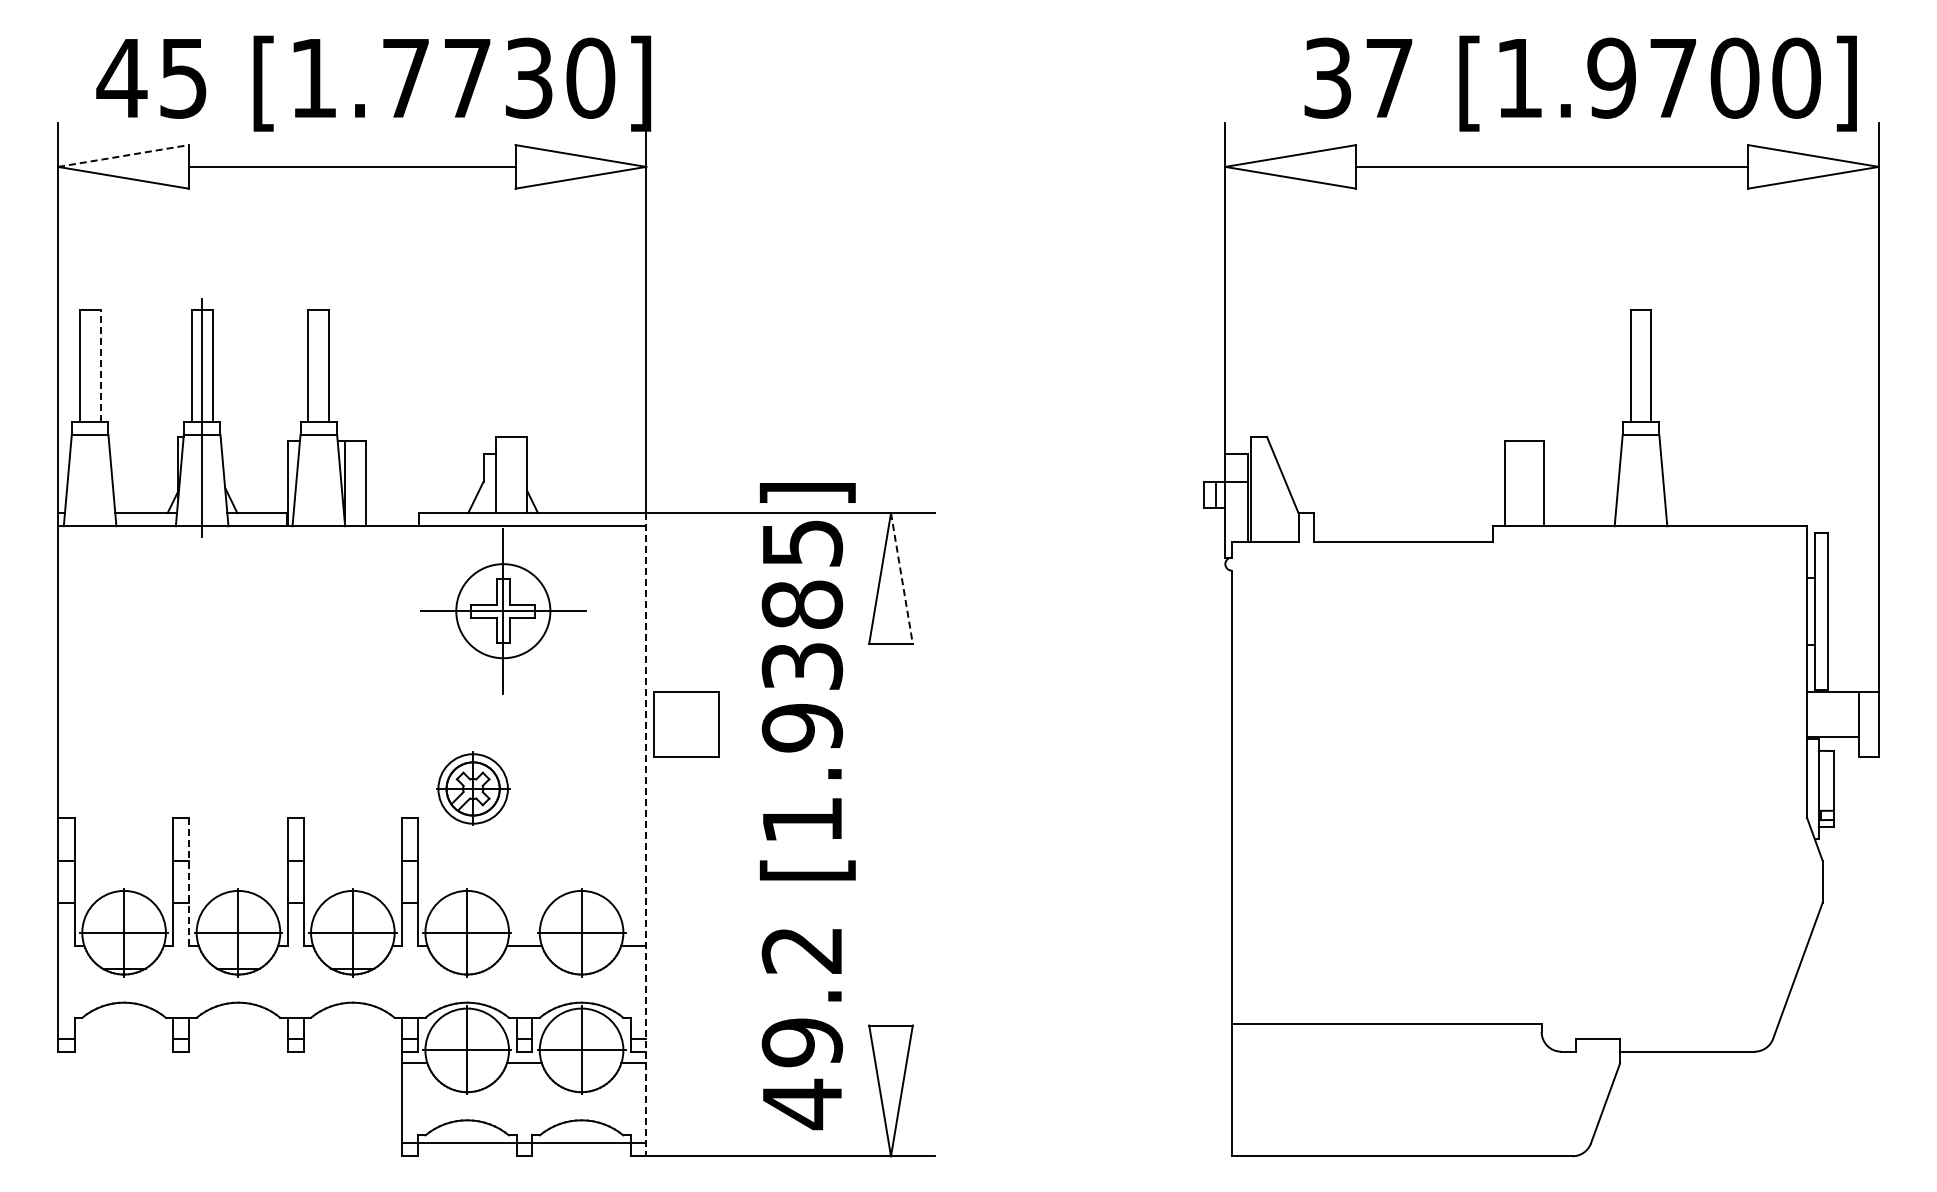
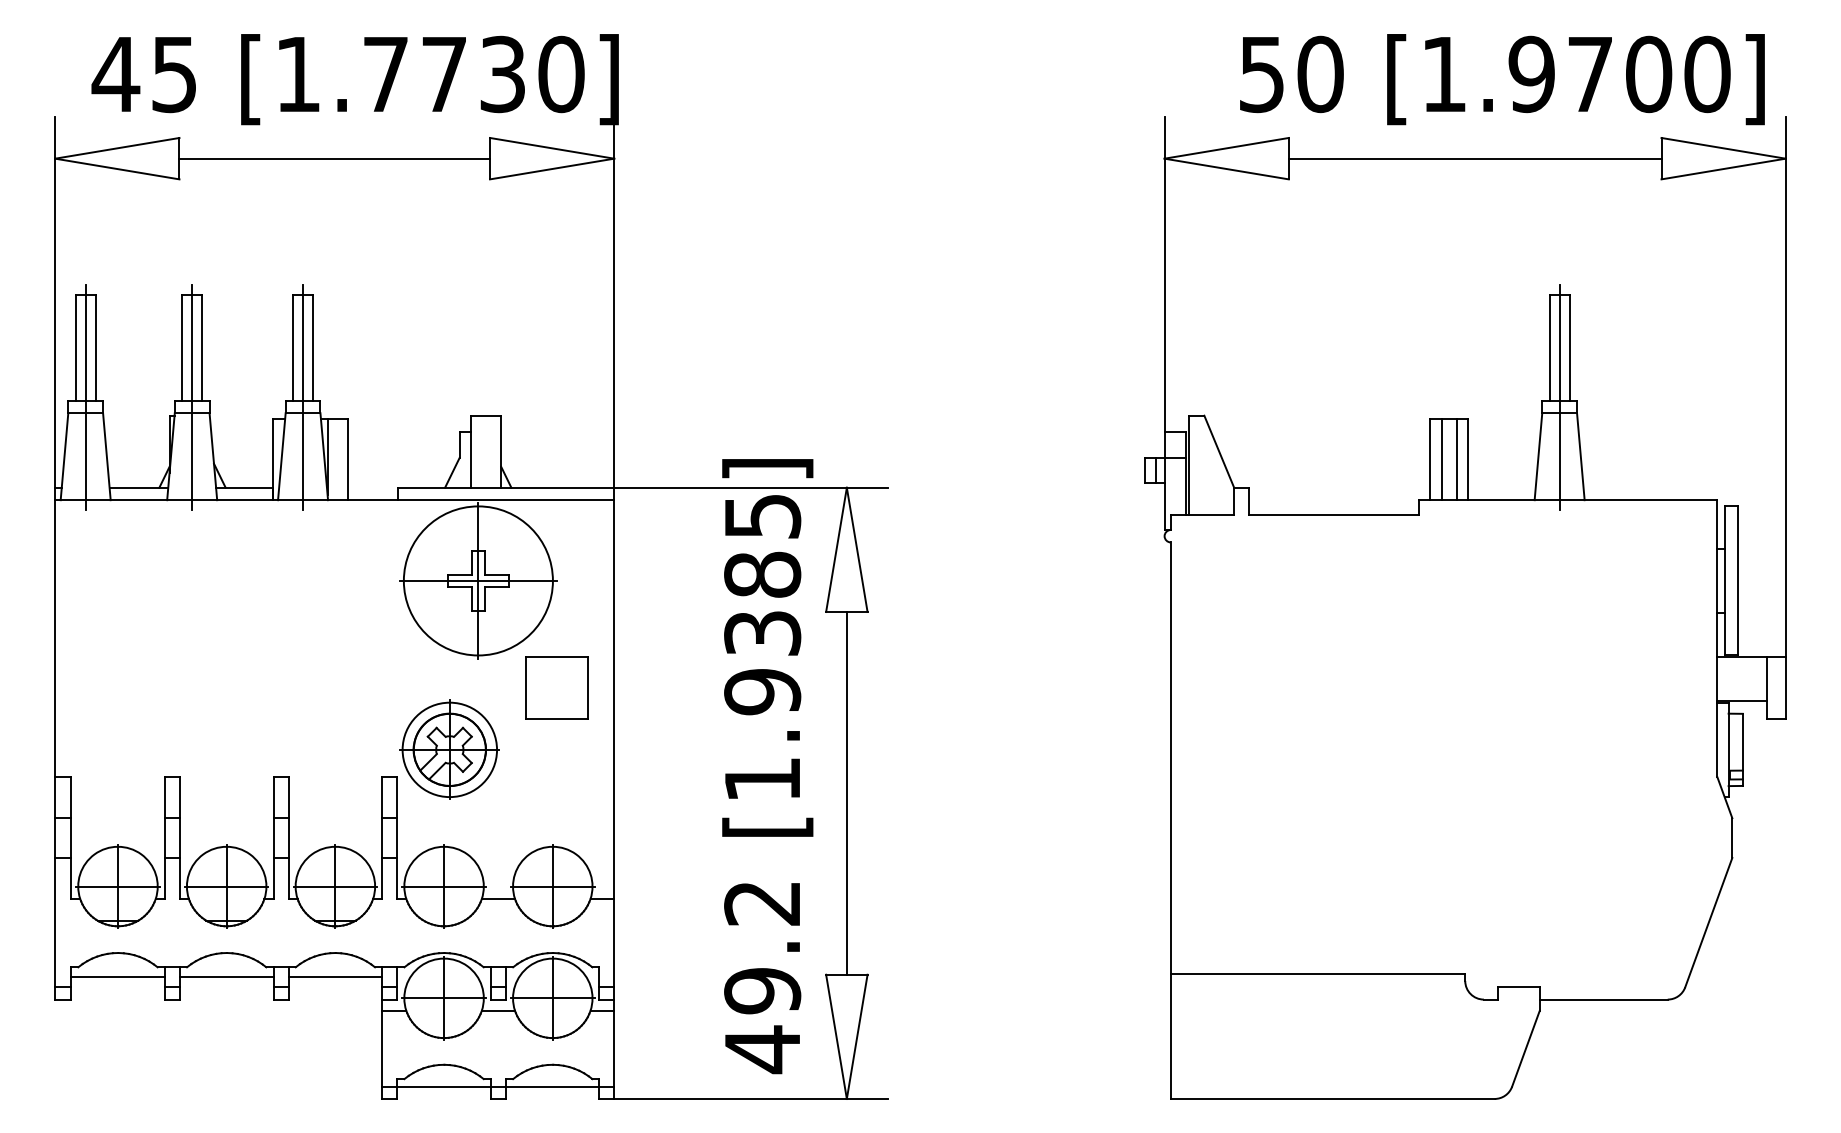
text: (1358, 77) -> (1291, 73), 37 -> 50
line: (123, 155) -> (117, 147), dashed -> solid
line: (100, 365) -> (95, 347), dashed -> solid
line: (90, 418) -> (86, 397), added
line: (318, 418) -> (302, 397), added
line: (1641, 418) -> (1560, 397), added
line: (1516, 483) -> (1441, 459), added
line: (1532, 483) -> (1456, 459), added
line: (902, 579) -> (857, 550), dashed -> solid
circle: (502, 610) -> (477, 580), size x1.67
part: (686, 724) -> (556, 688), moved
part: (472, 788) -> (449, 749), size x1.43
line: (646, 834) -> (614, 793), dashed -> solid
line: (891, 834) -> (847, 793), added
line: (189, 882) -> (180, 838), dashed -> solid
line: (124, 1027) -> (118, 976), added
line: (238, 1027) -> (226, 976), added
line: (352, 1027) -> (335, 976), added

